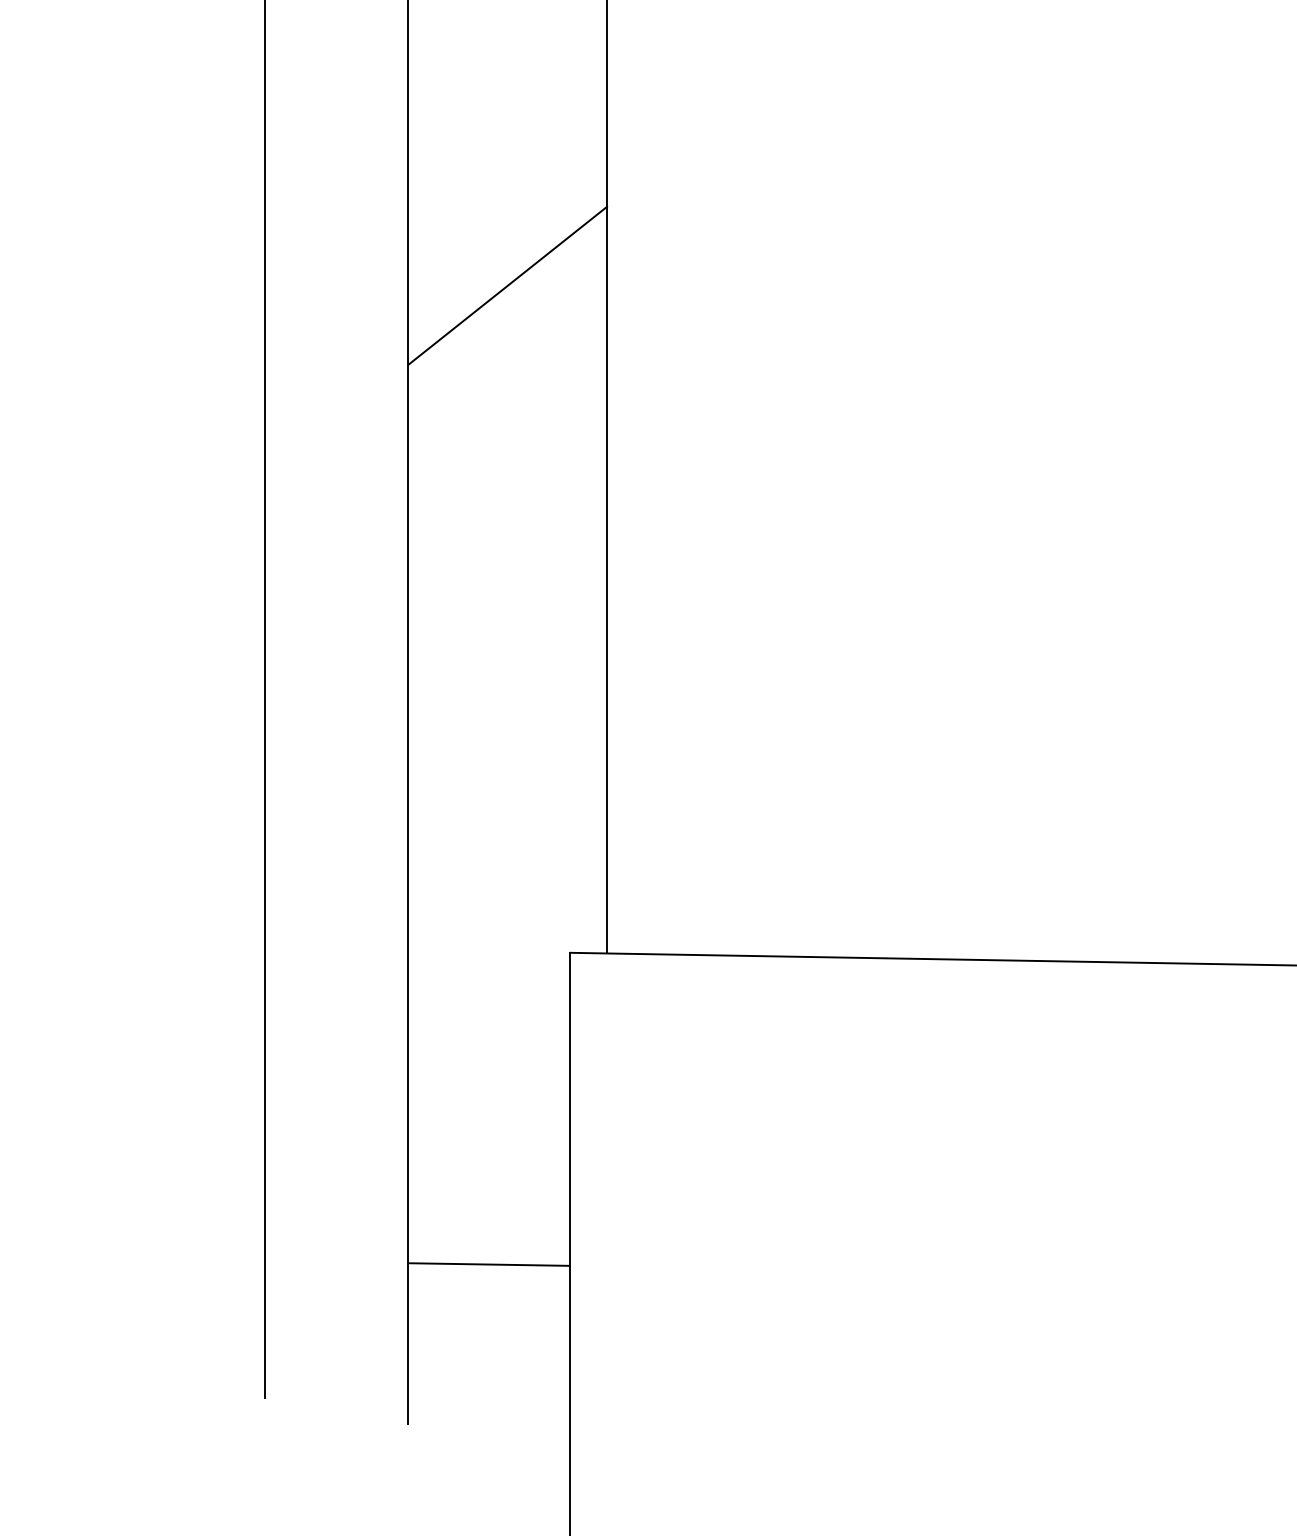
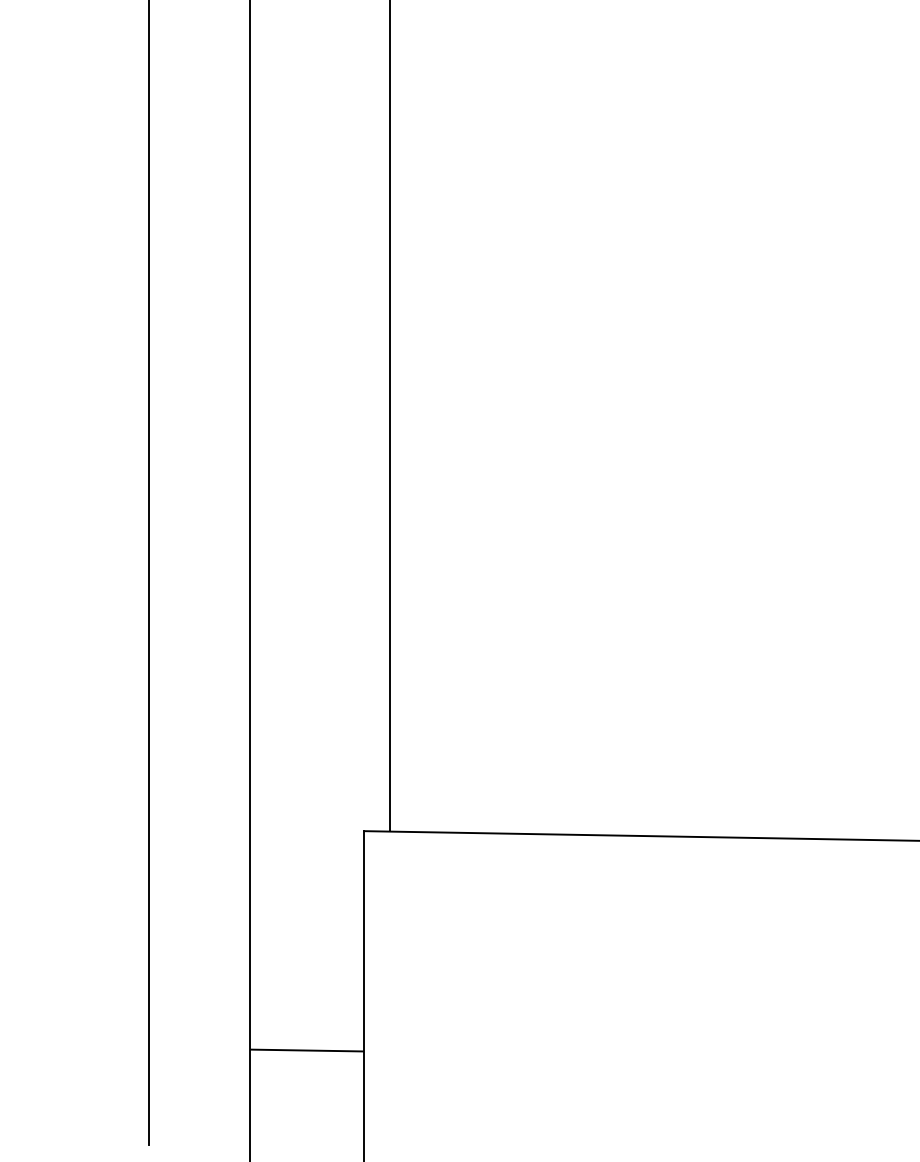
line: (508, 285) -> (320, 361), removed

